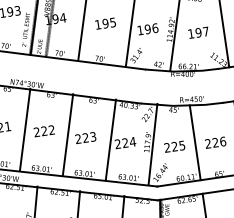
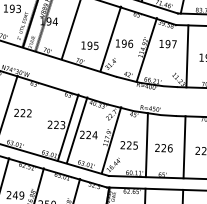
text: (105, 23) -> (89, 45), moved
text: (198, 33) -> (167, 44), moved
line: (67, 134) -> (67, 127), moved

